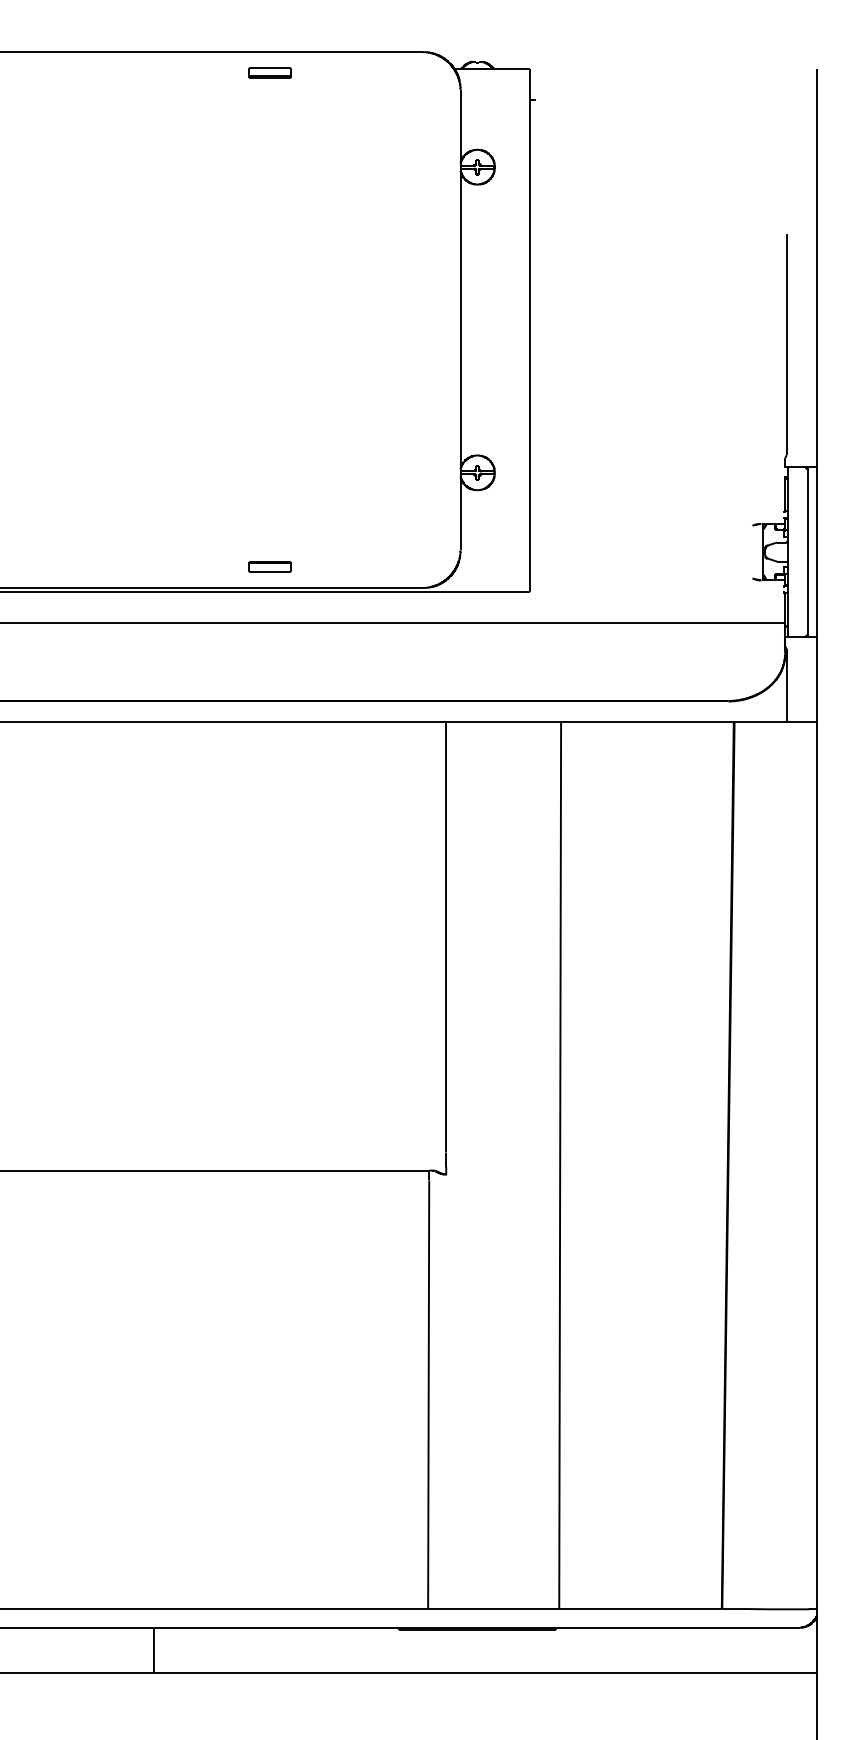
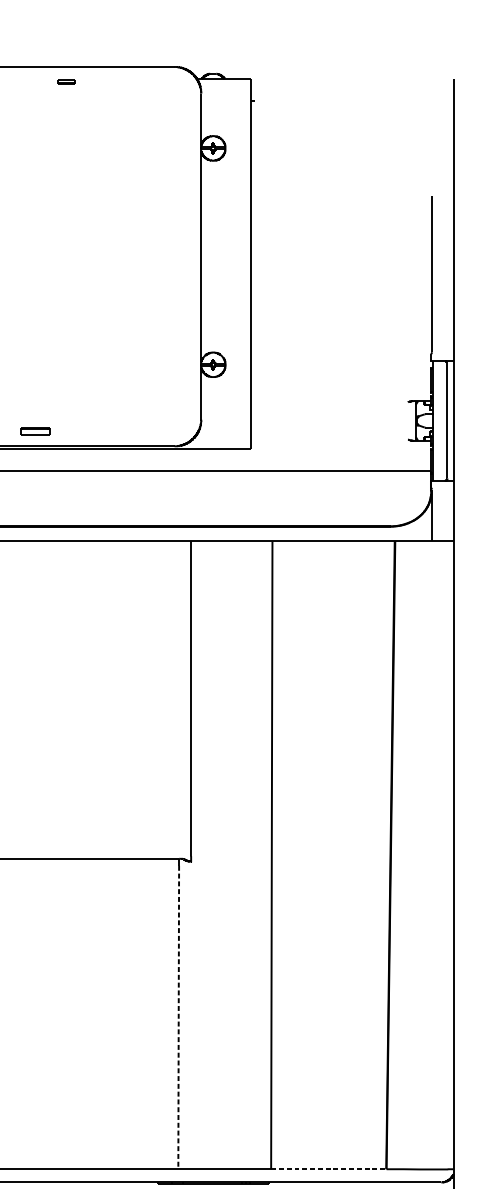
part: (269, 72) -> (66, 81), size x0.6
part: (269, 566) -> (34, 431), moved
line: (428, 1395) -> (178, 1018), solid -> dashed
line: (640, 1609) -> (328, 1169), solid -> dashed

